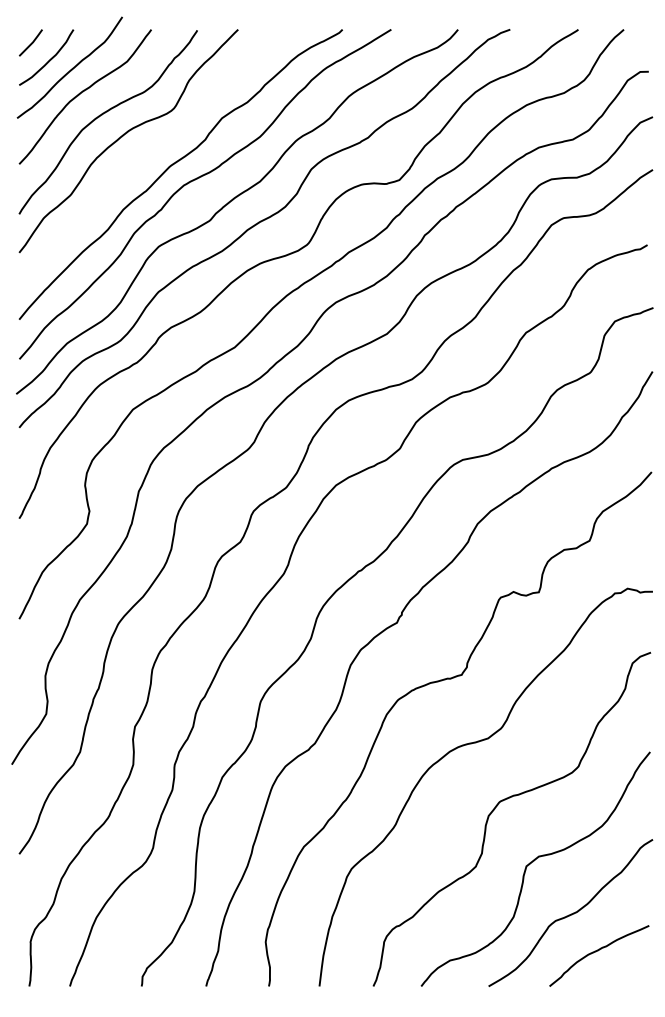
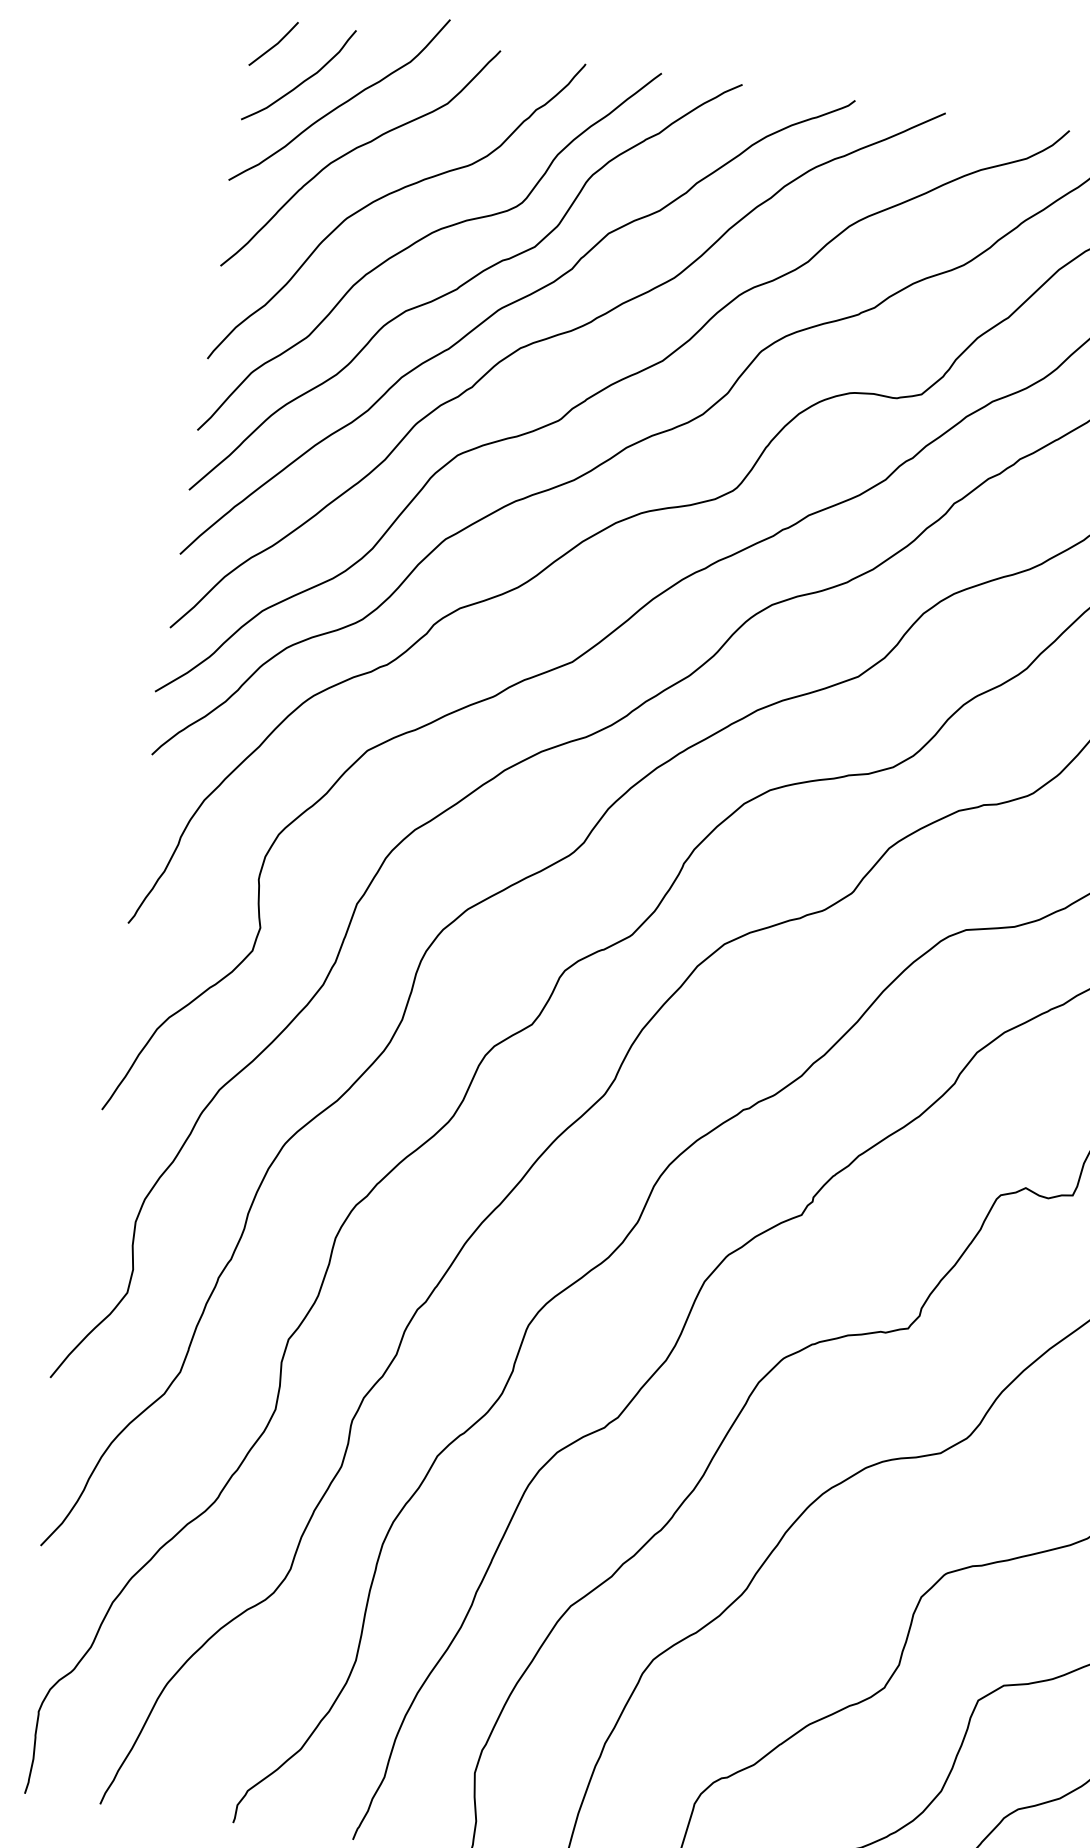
curve: (149, 156) -> (464, 285), added

